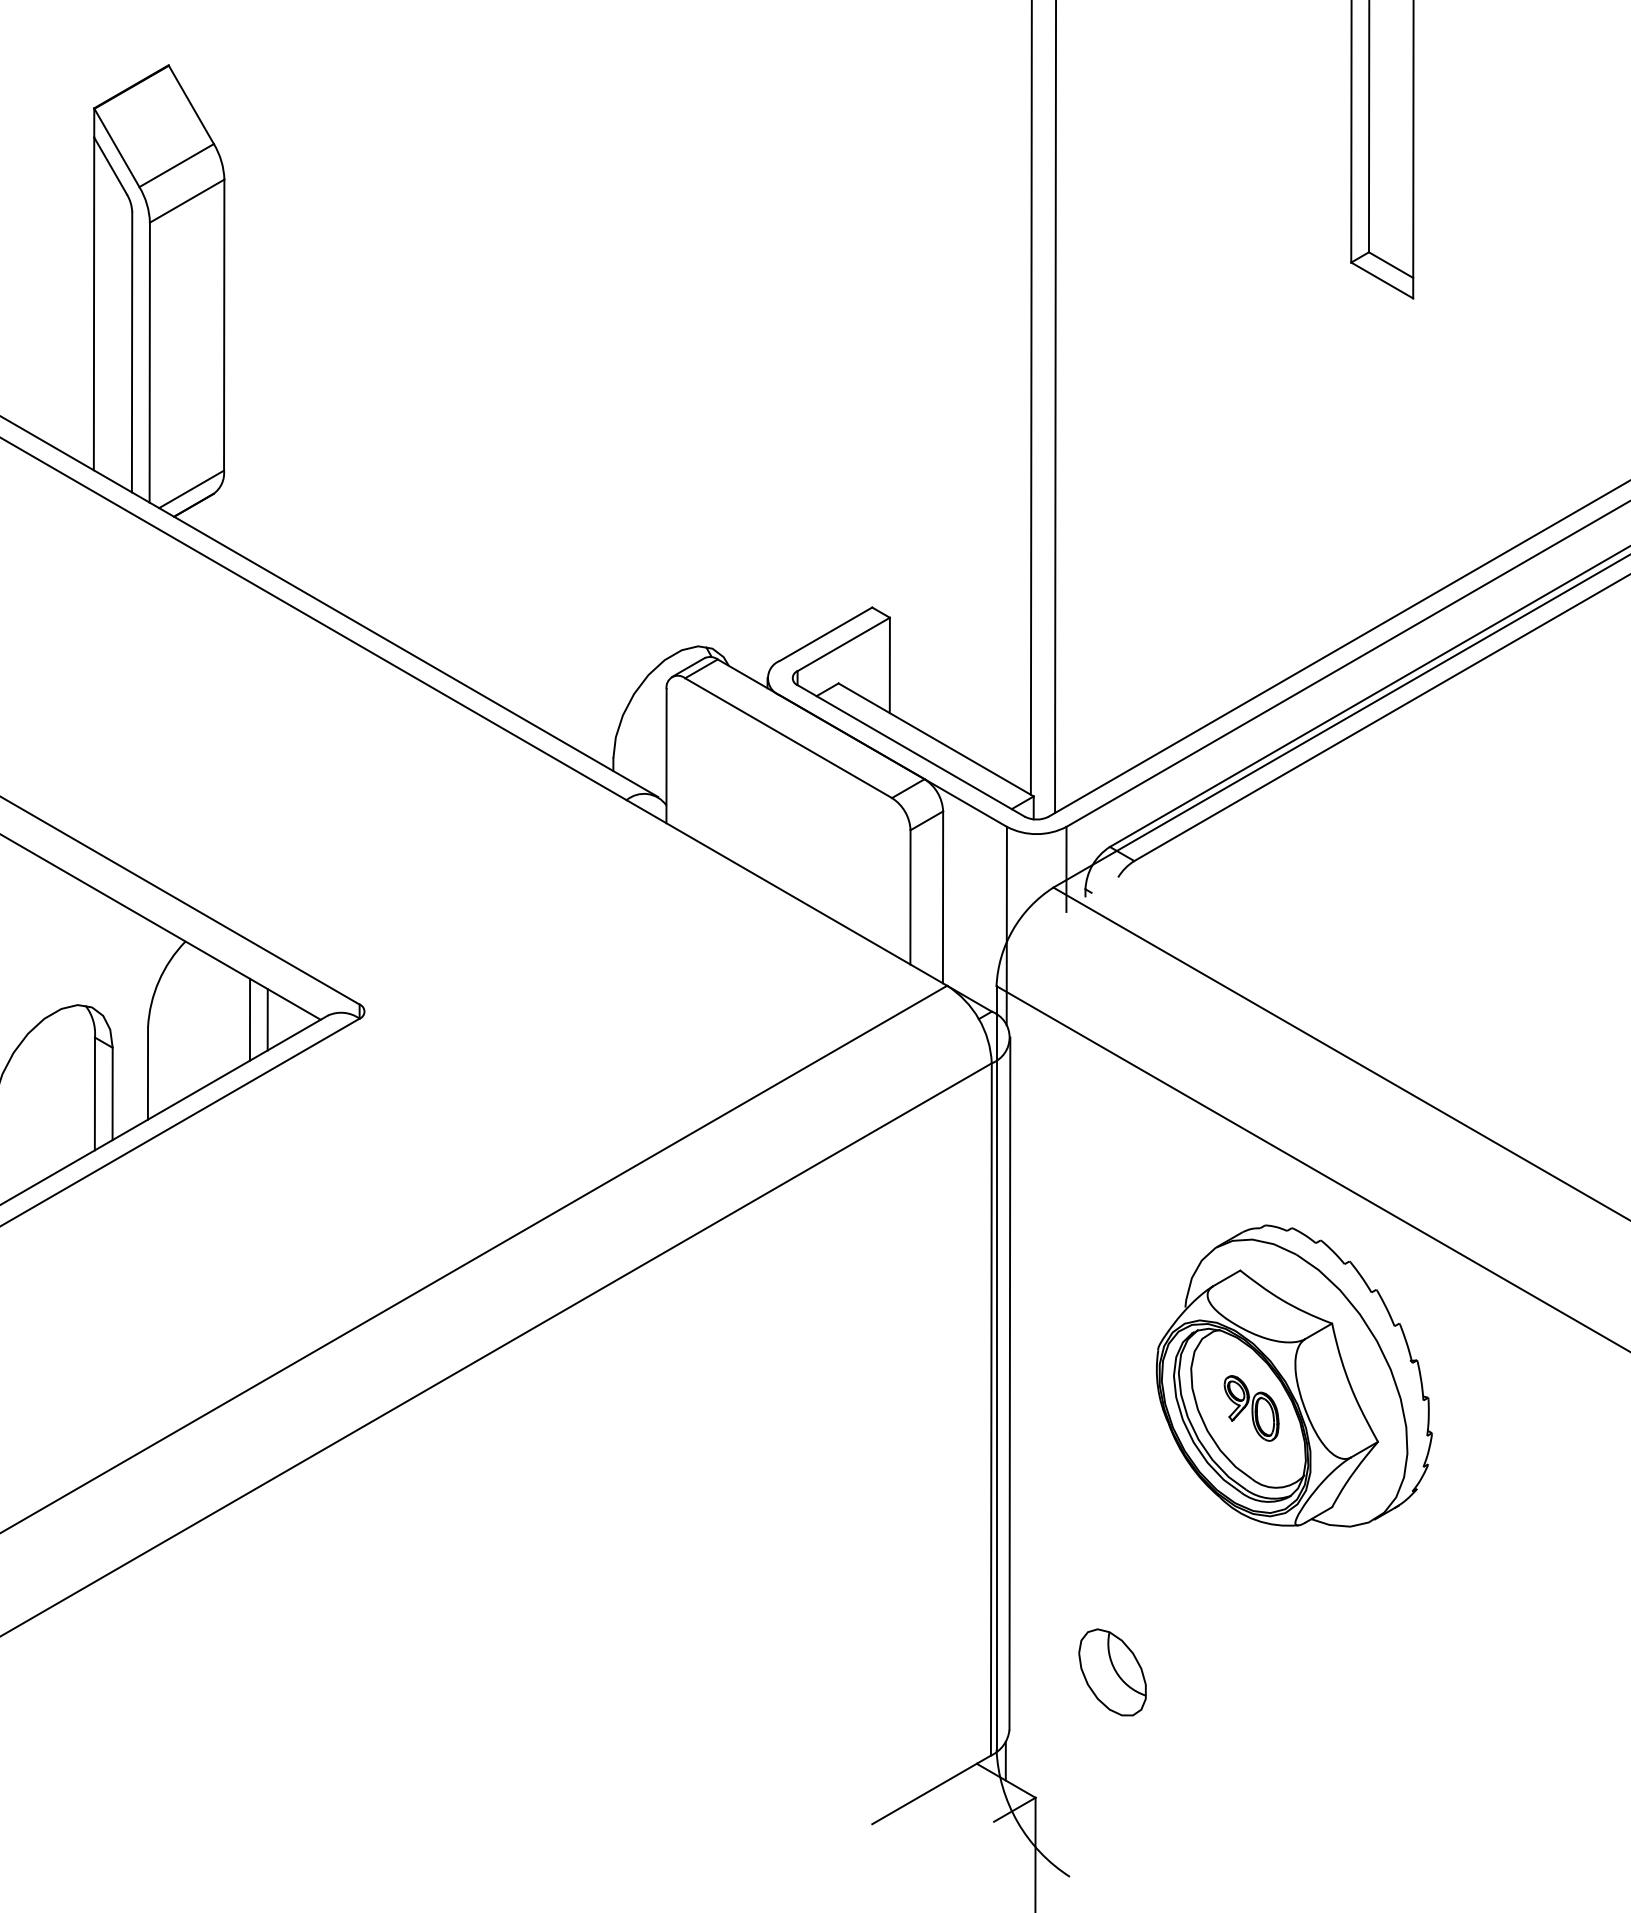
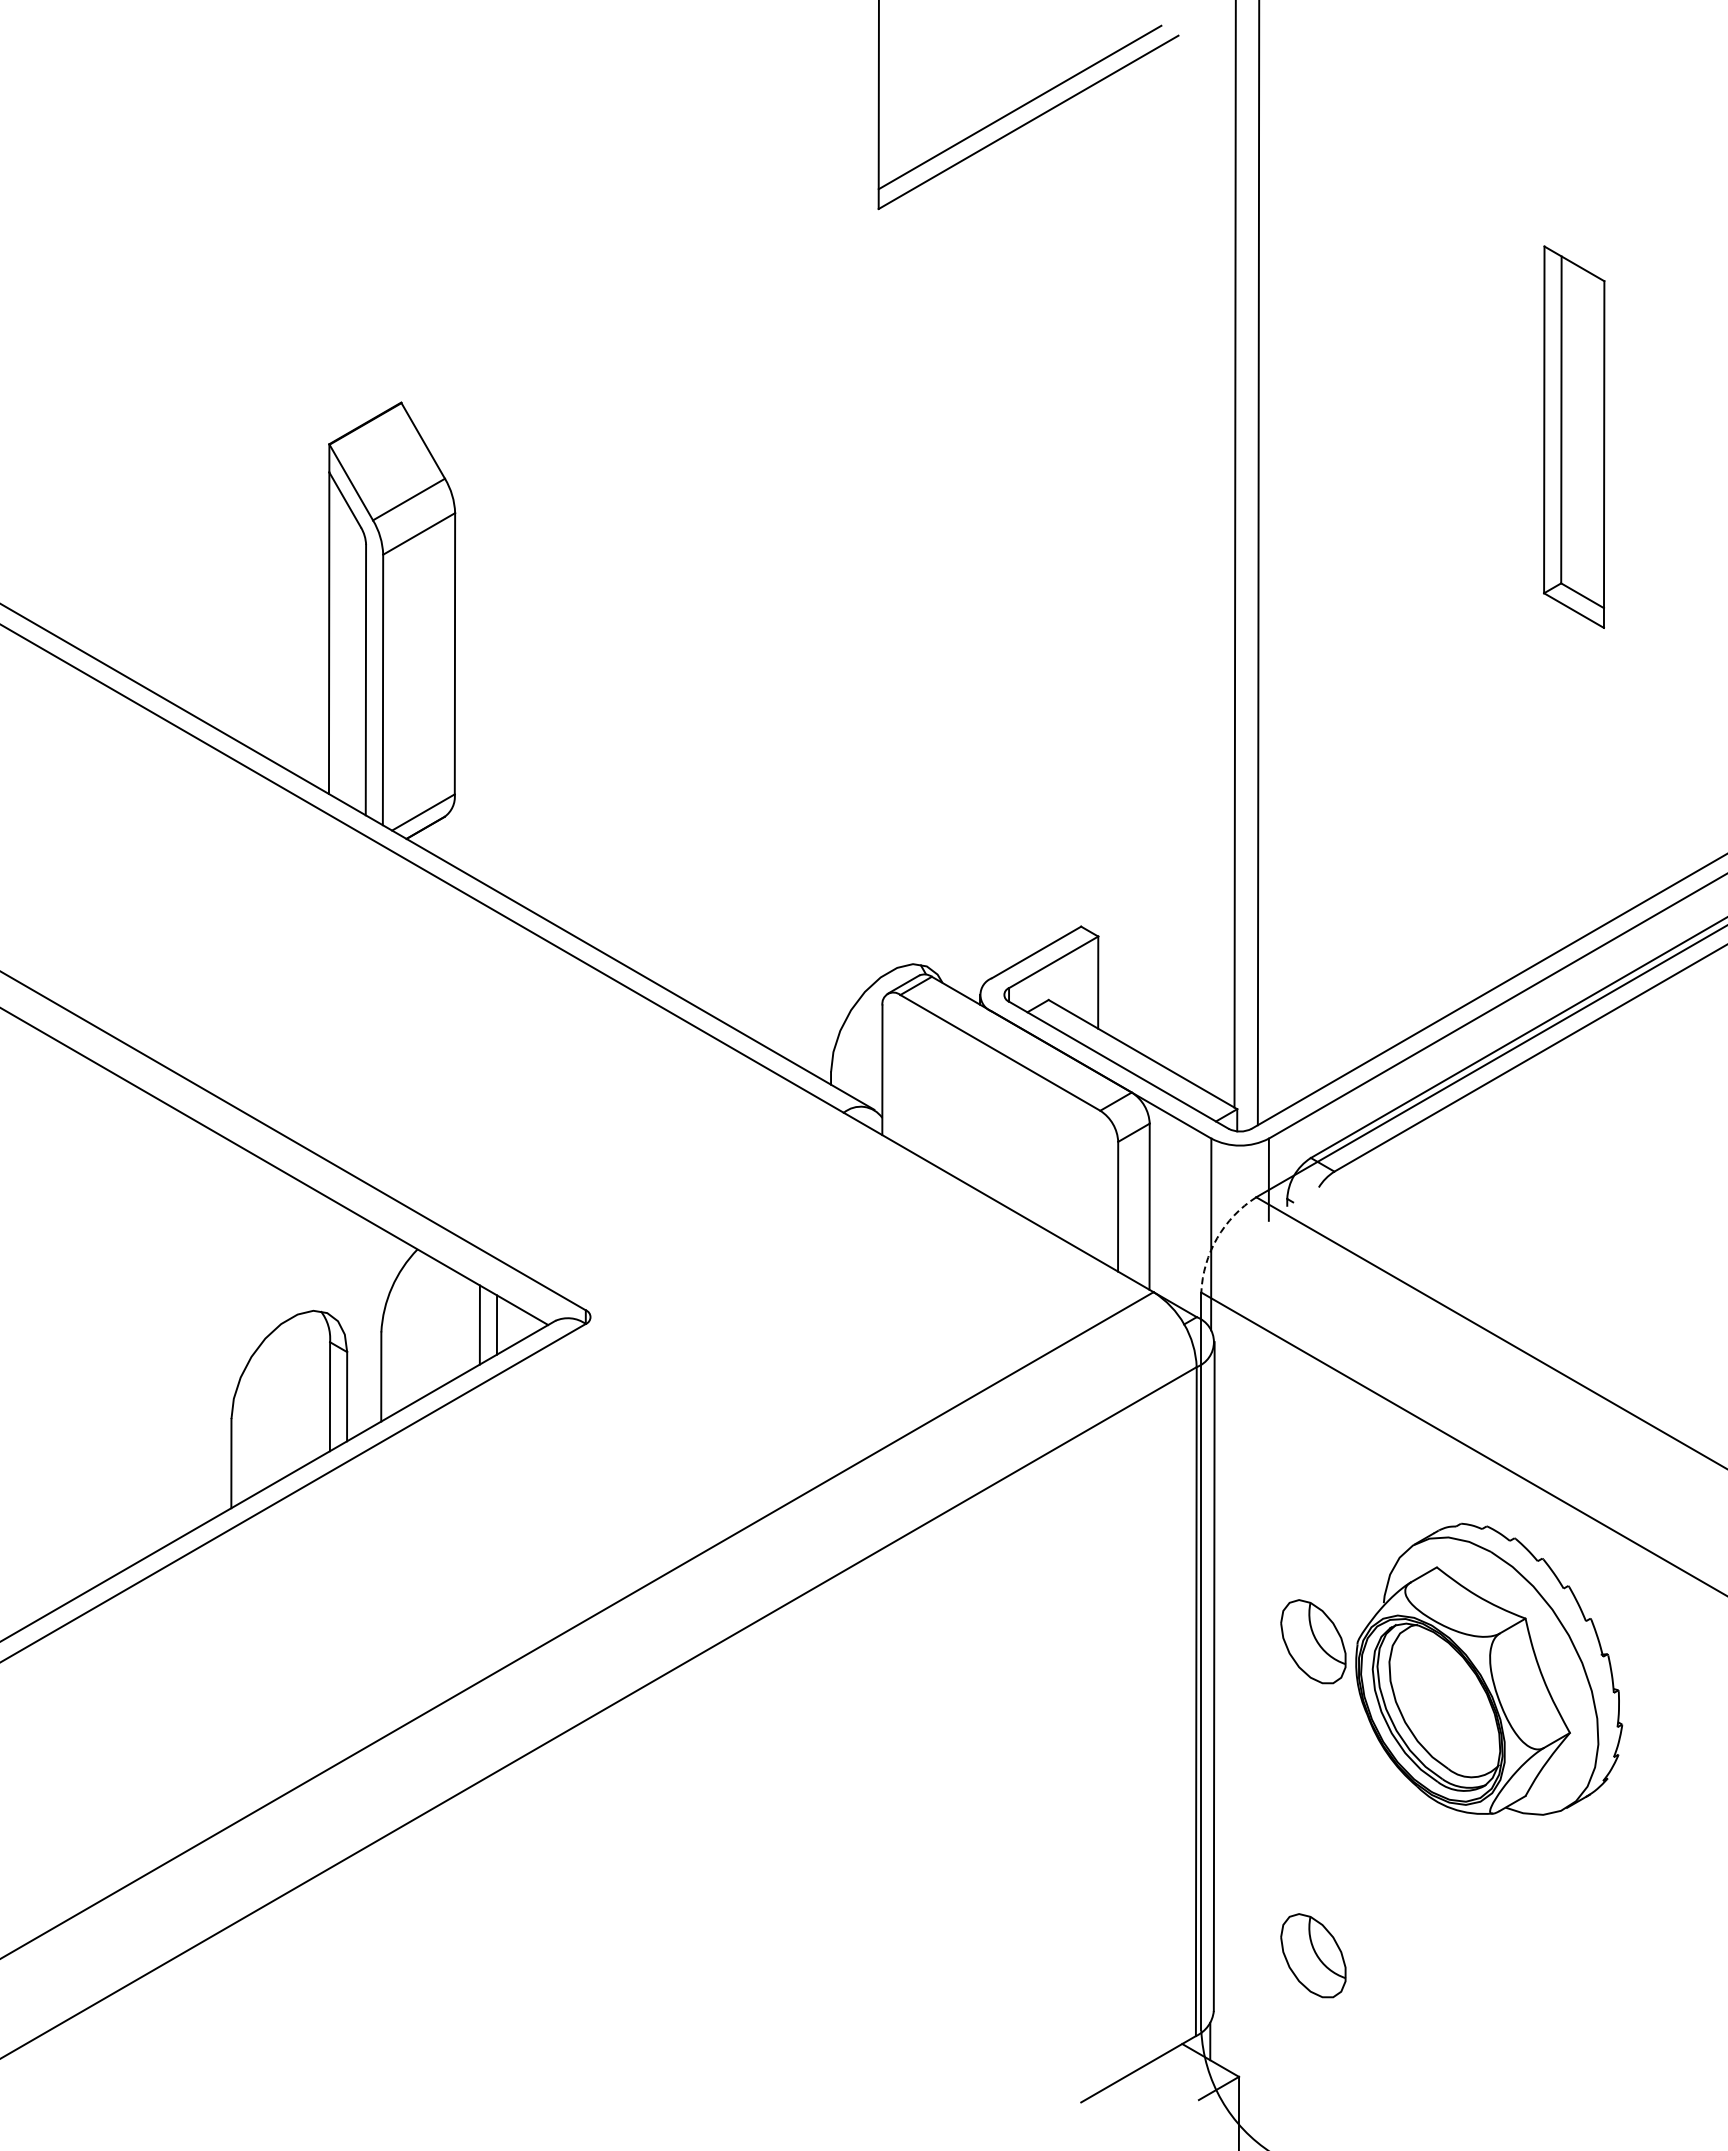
arc: (1013, 930) -> (1217, 1238), solid -> dashed
part: (1112, 1347) -> (1313, 1641), added
part: (1251, 1408) -> (1447, 1700), removed

